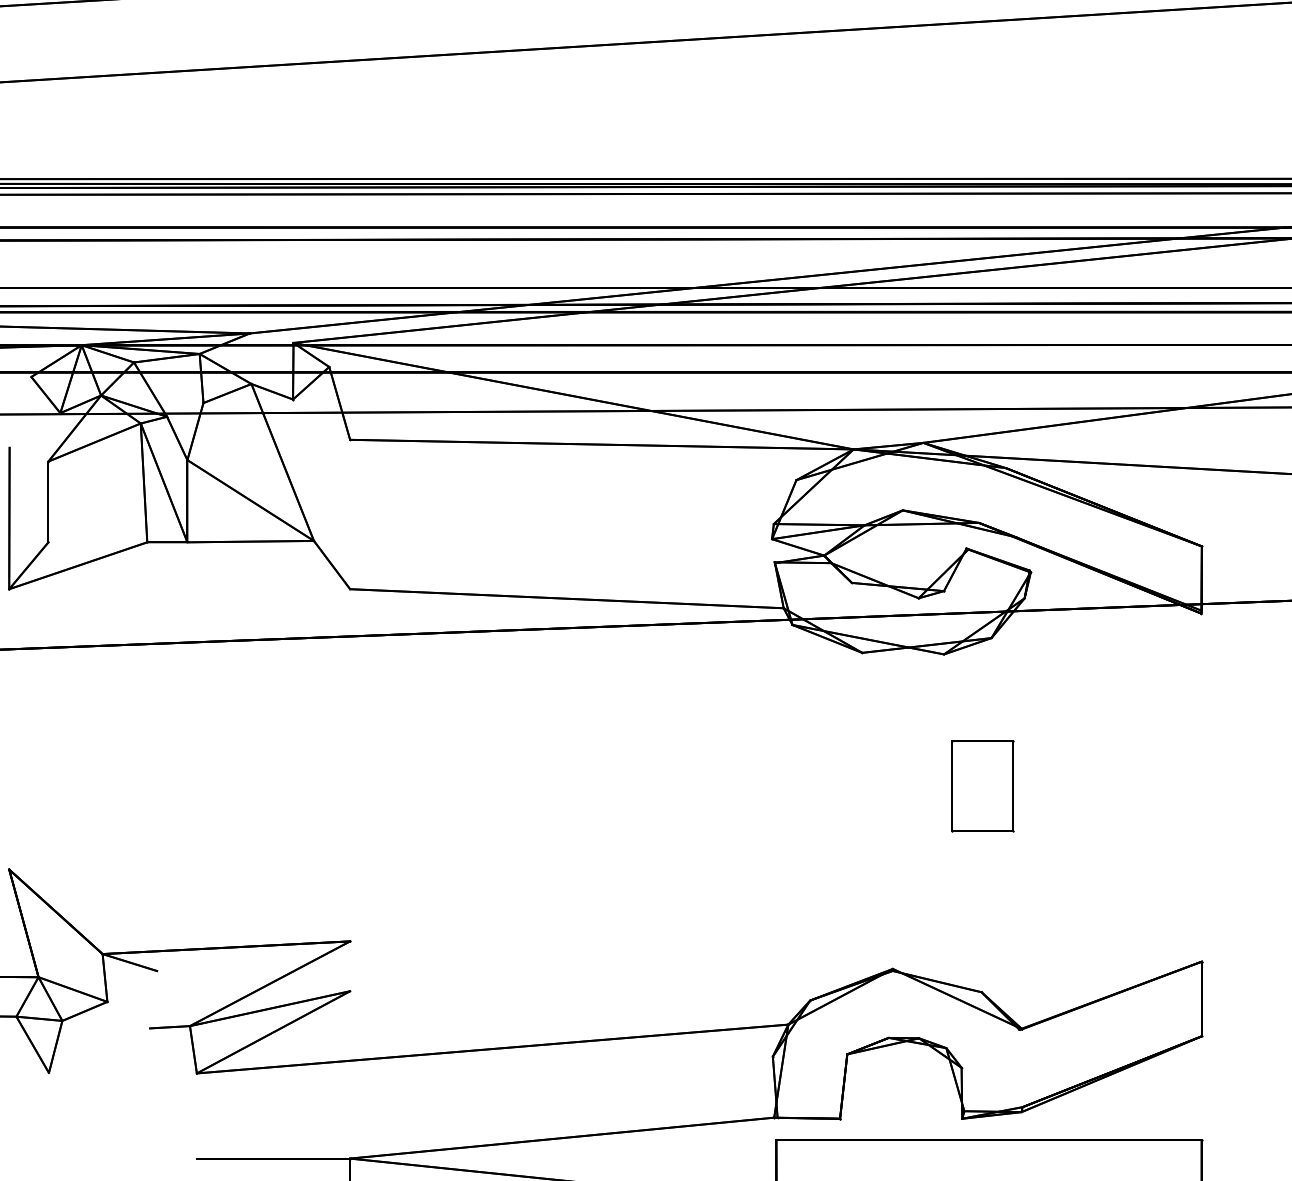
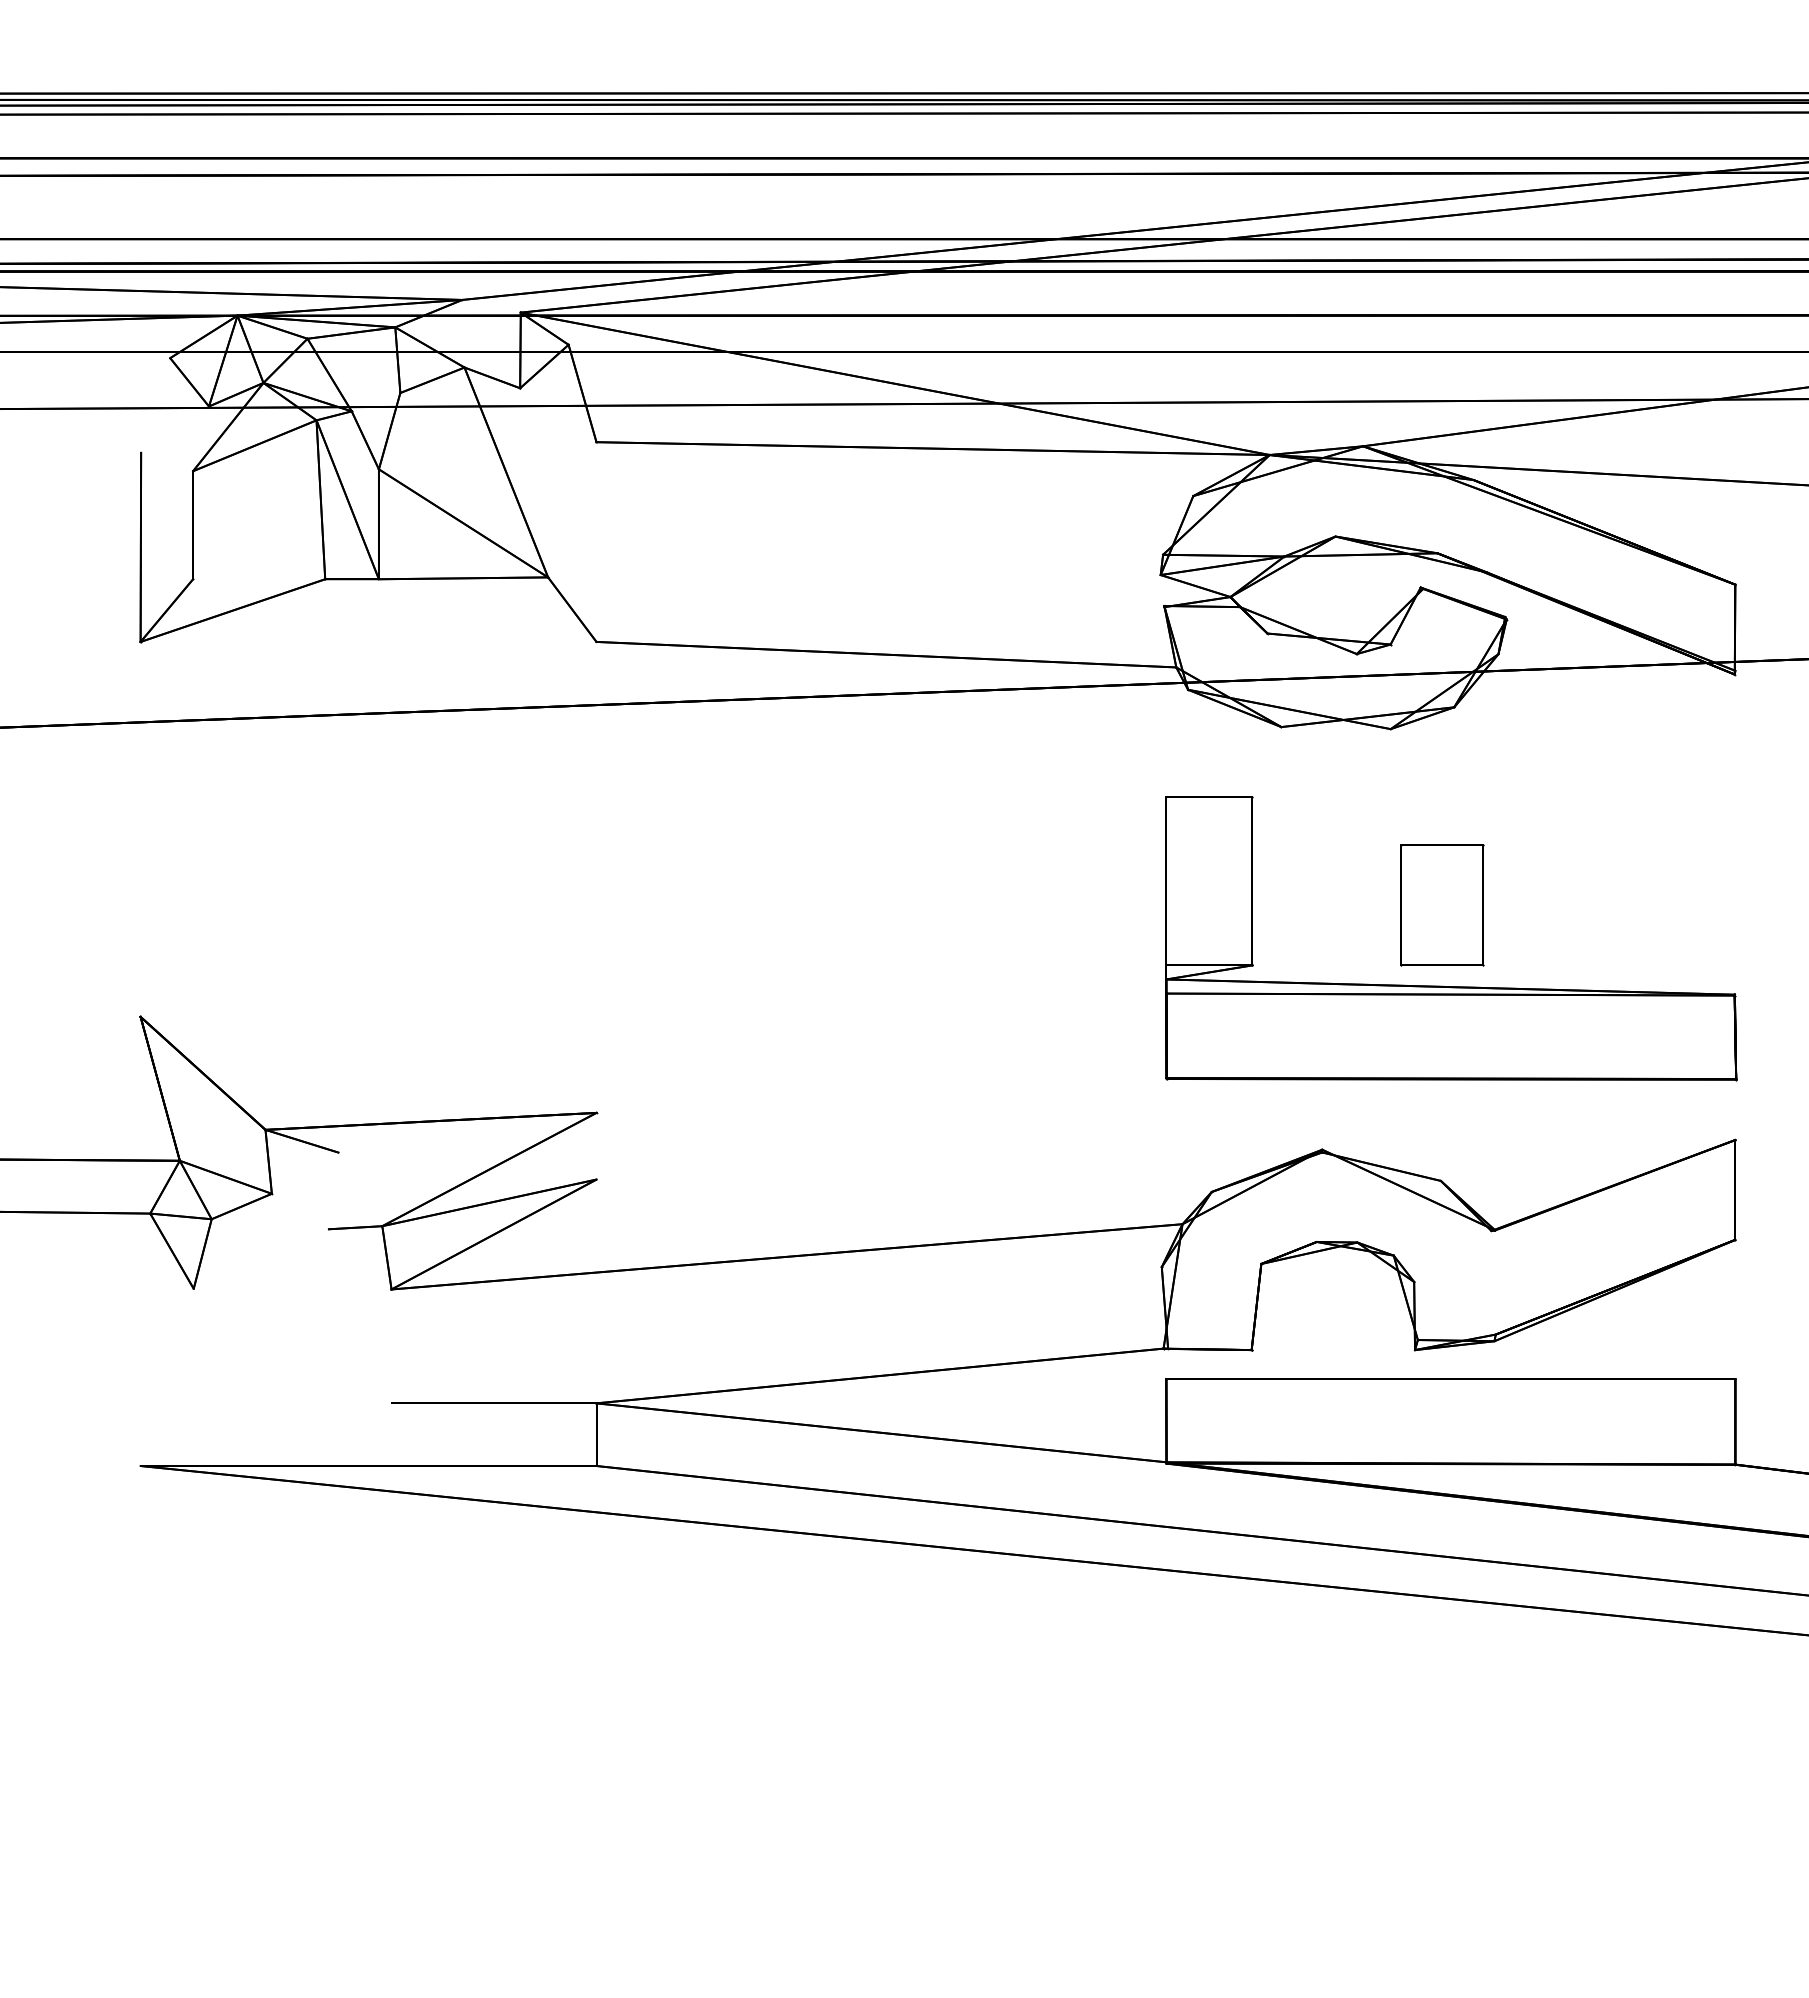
part: (982, 846) -> (1442, 985), added

